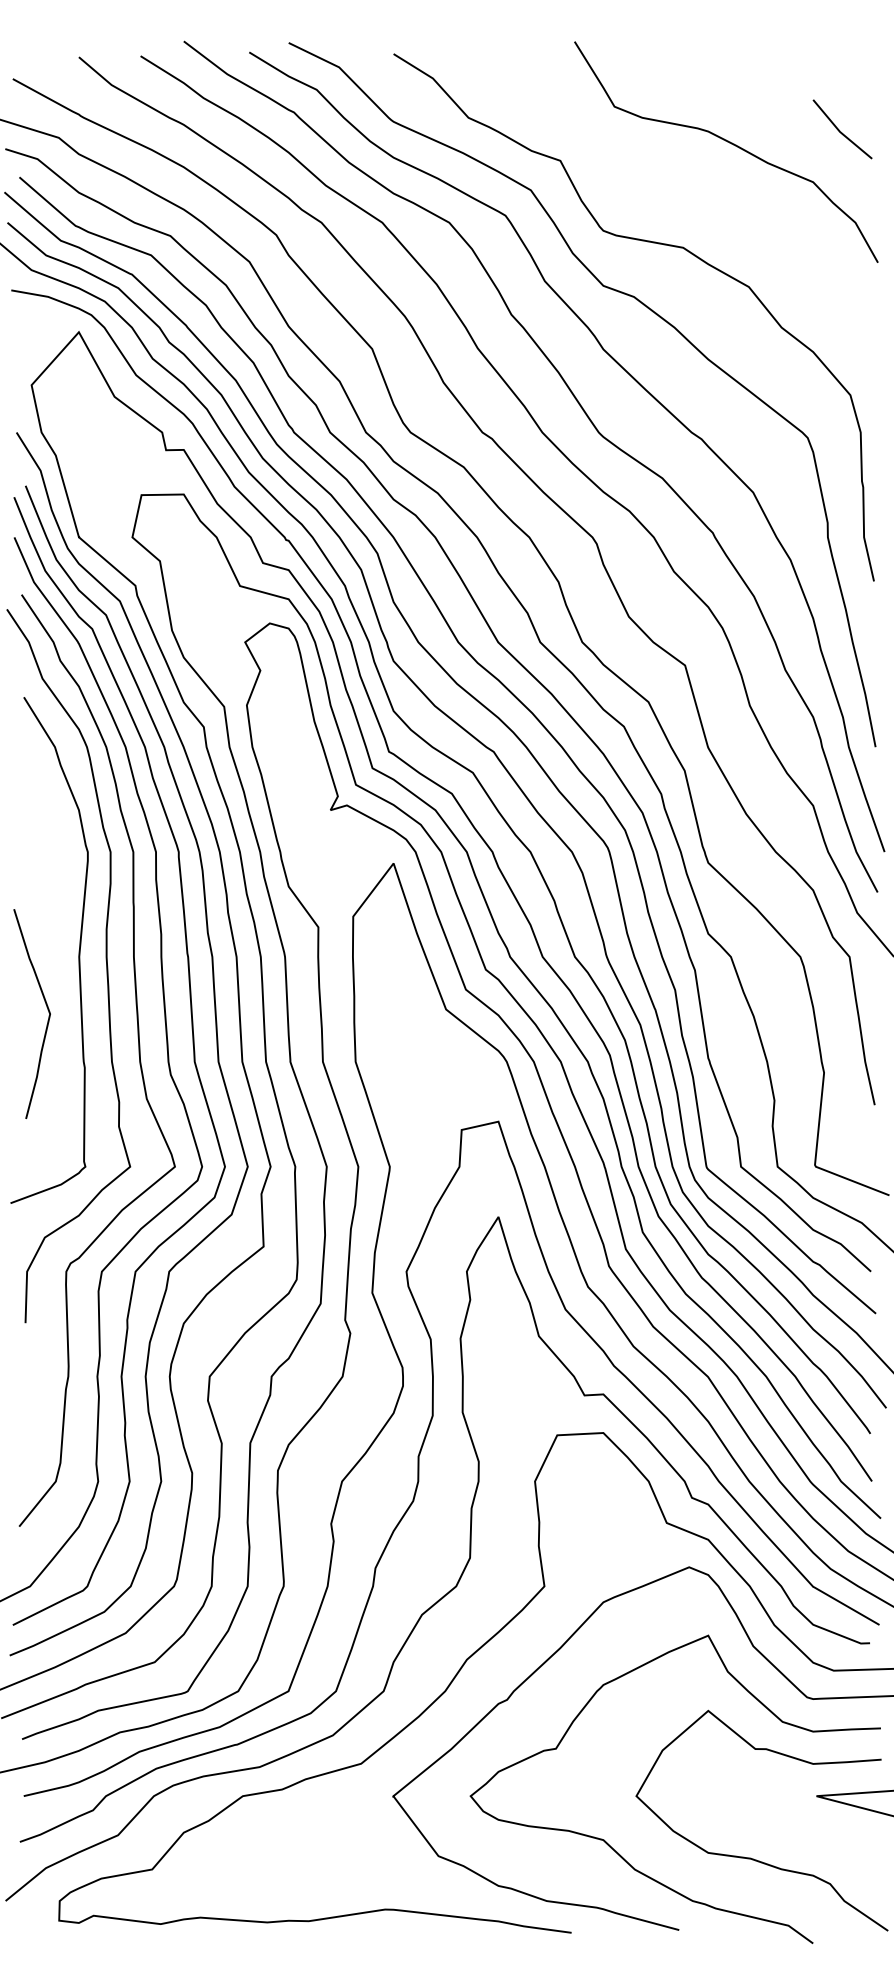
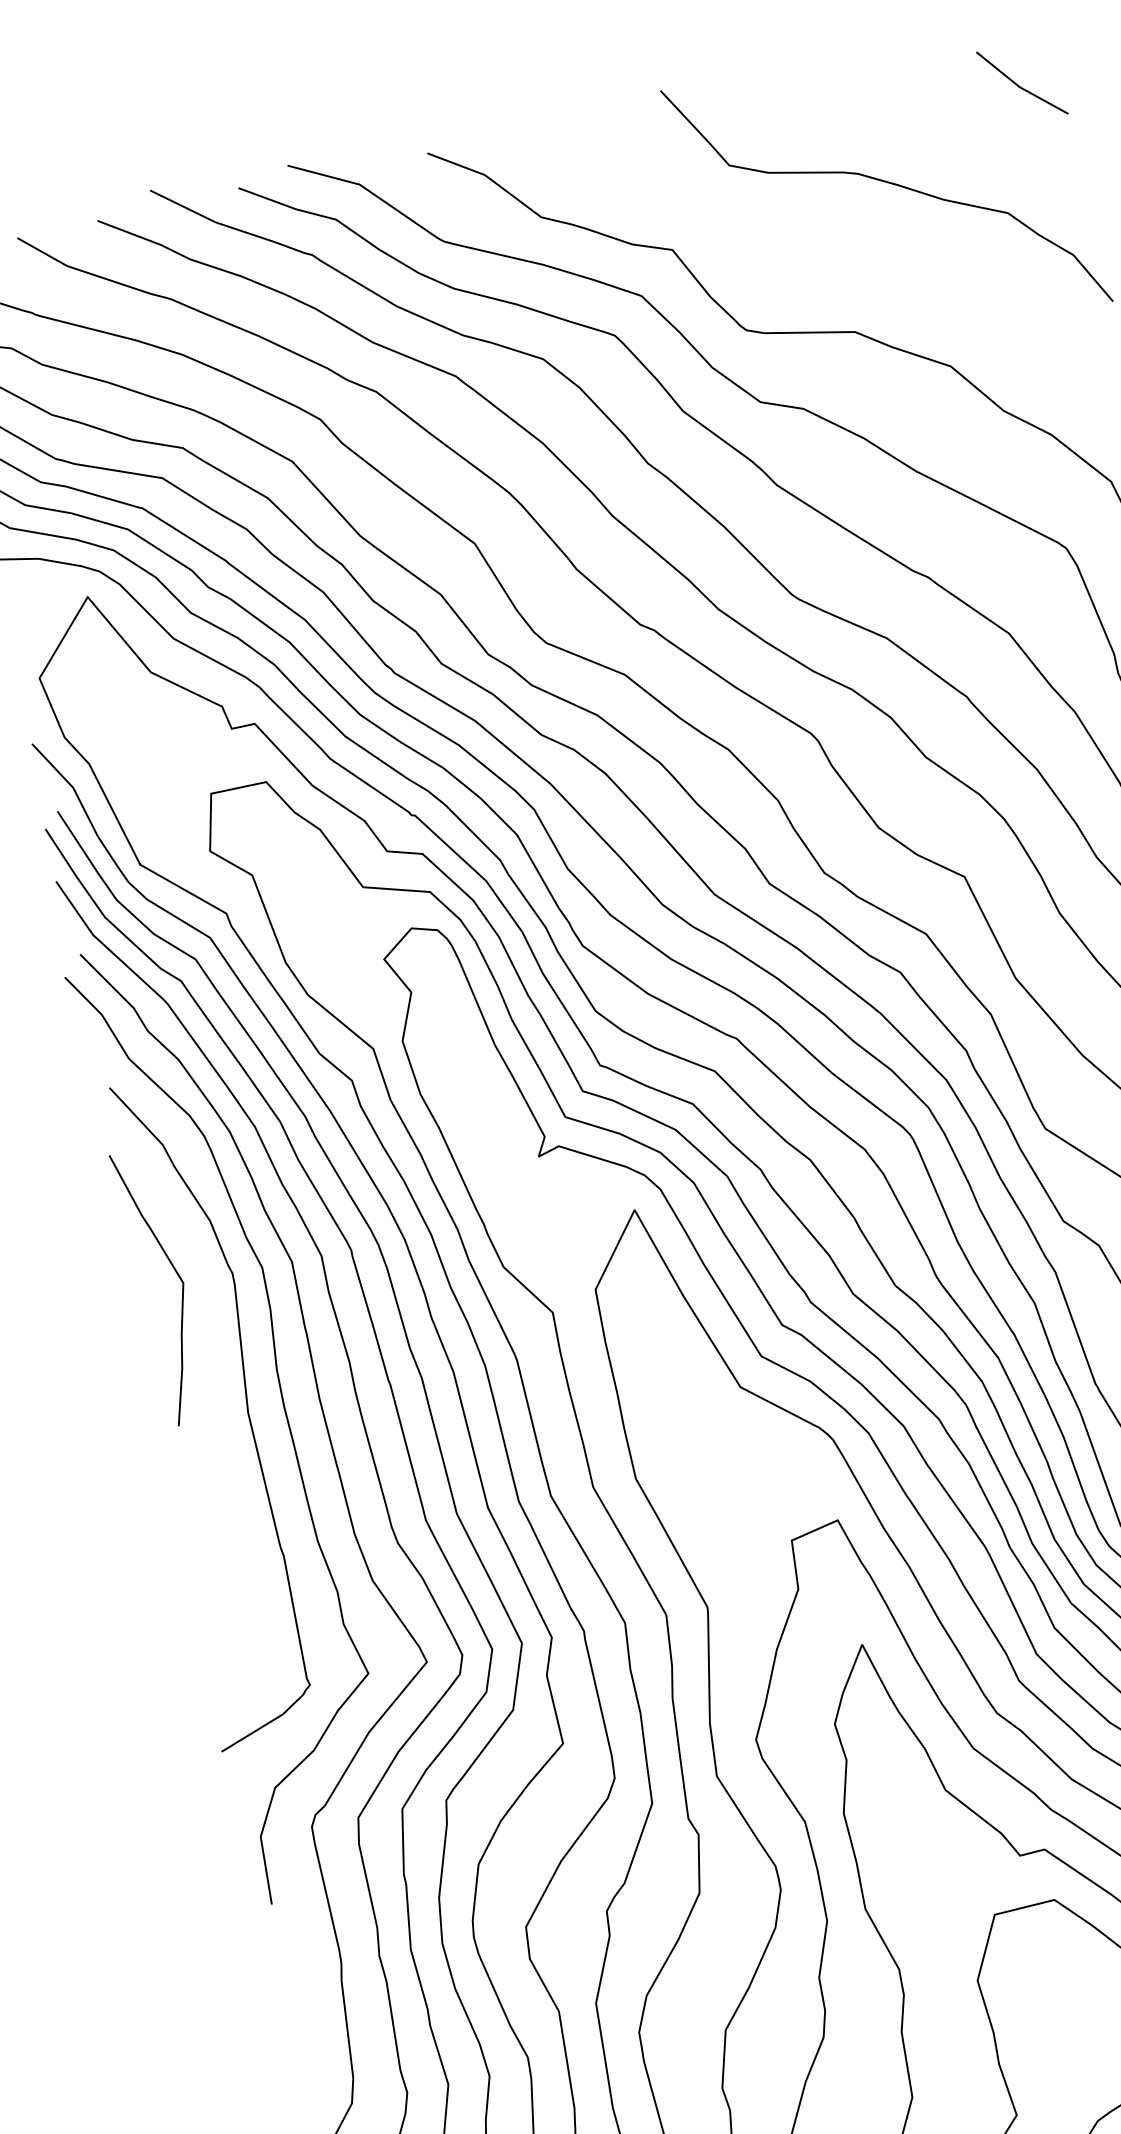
line: (840, 130) -> (1019, 85), moved
curve: (46, 1007) -> (176, 1275), moved

